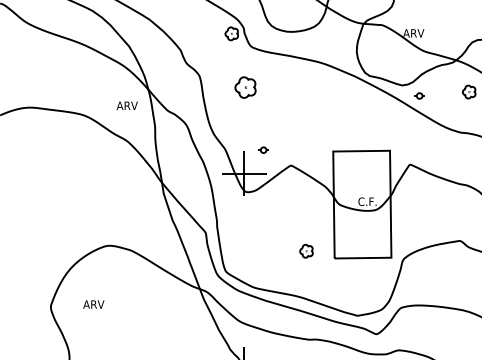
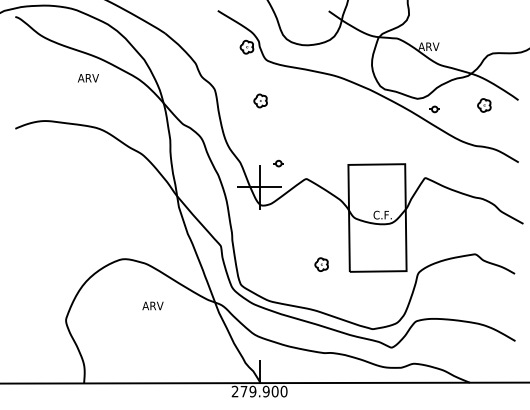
part: (245, 87) -> (260, 100), size x0.62
text: (127, 106) -> (88, 78), moved
text: (93, 304) -> (152, 305), moved

